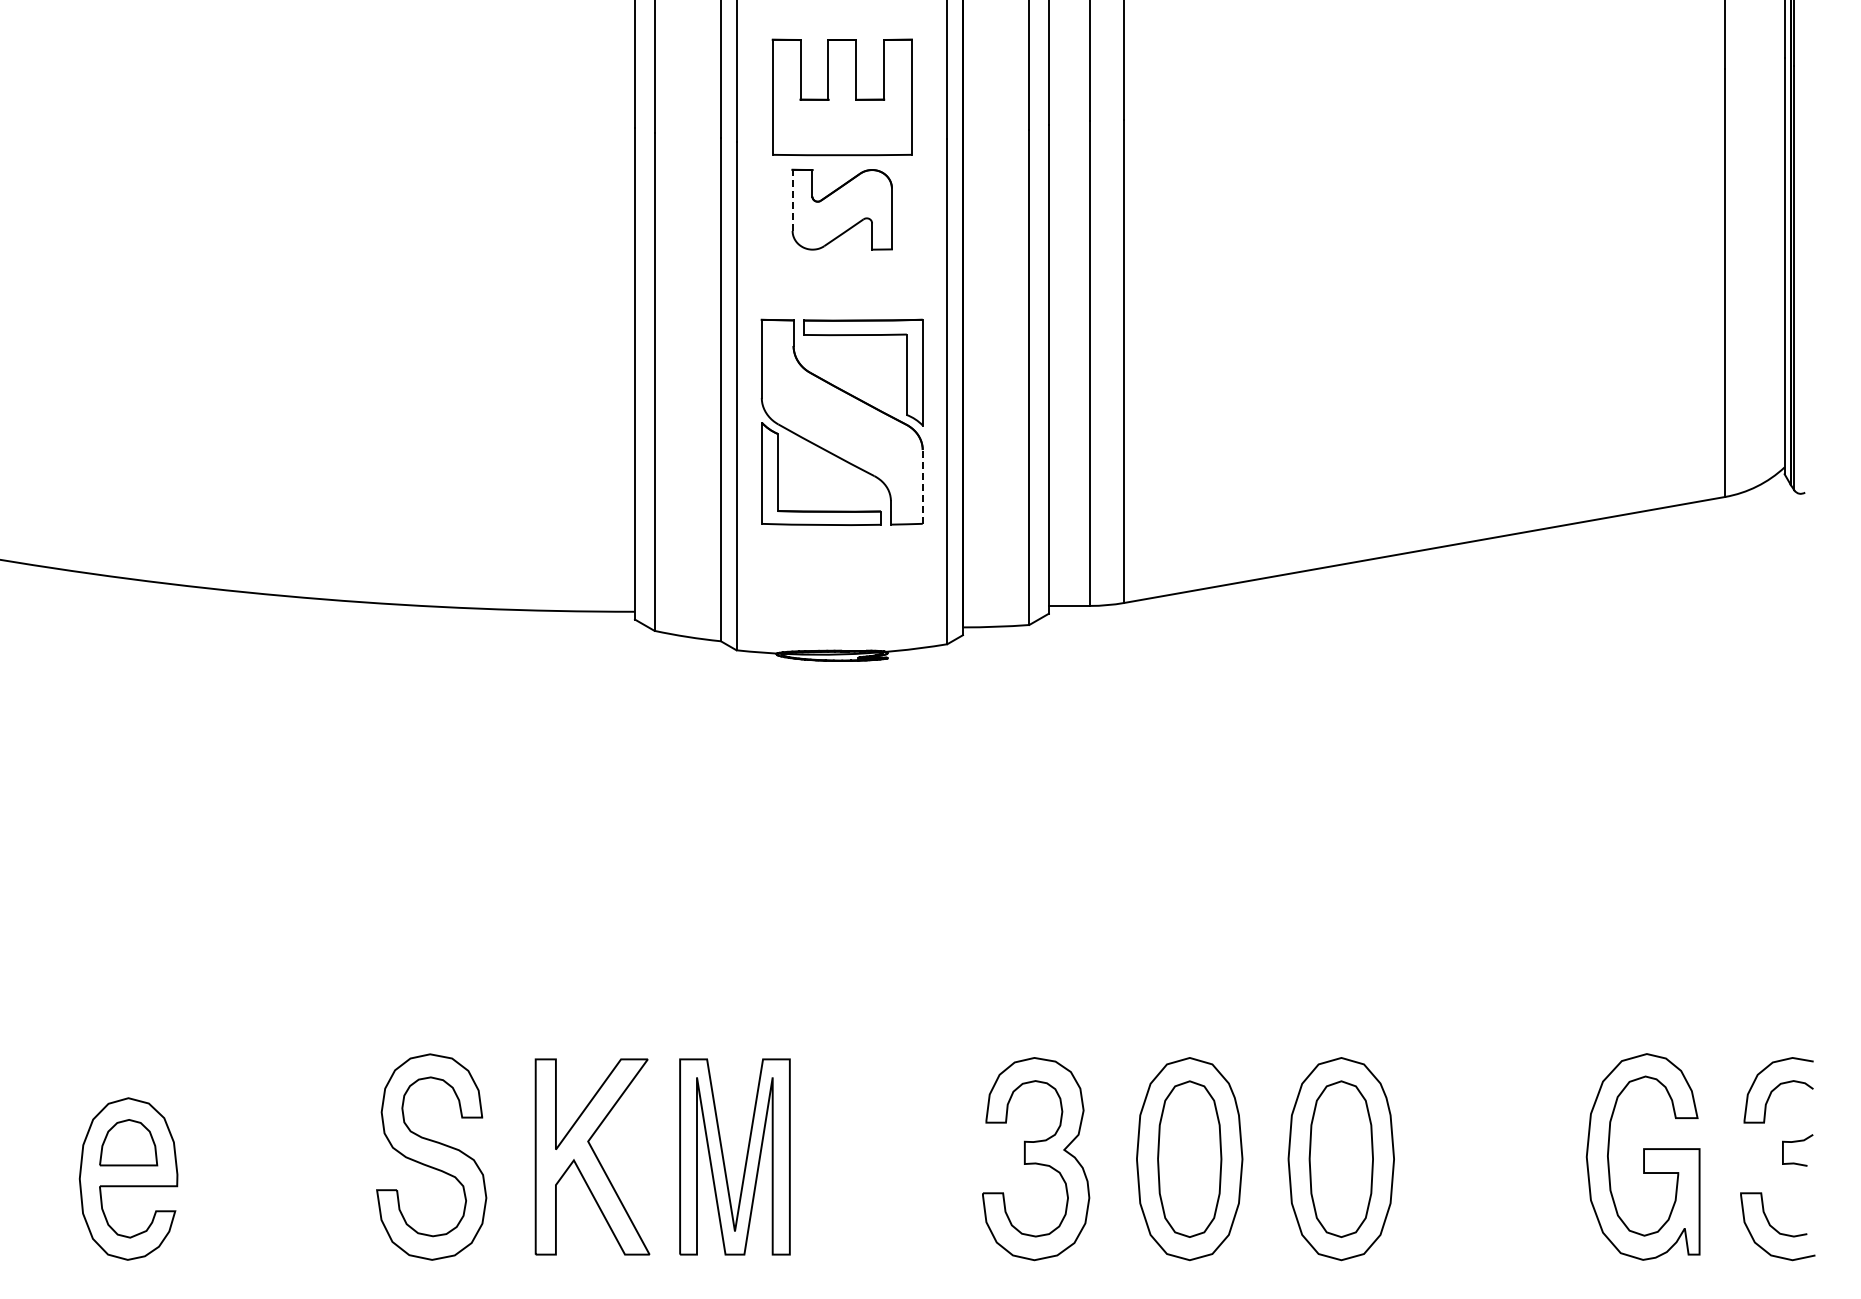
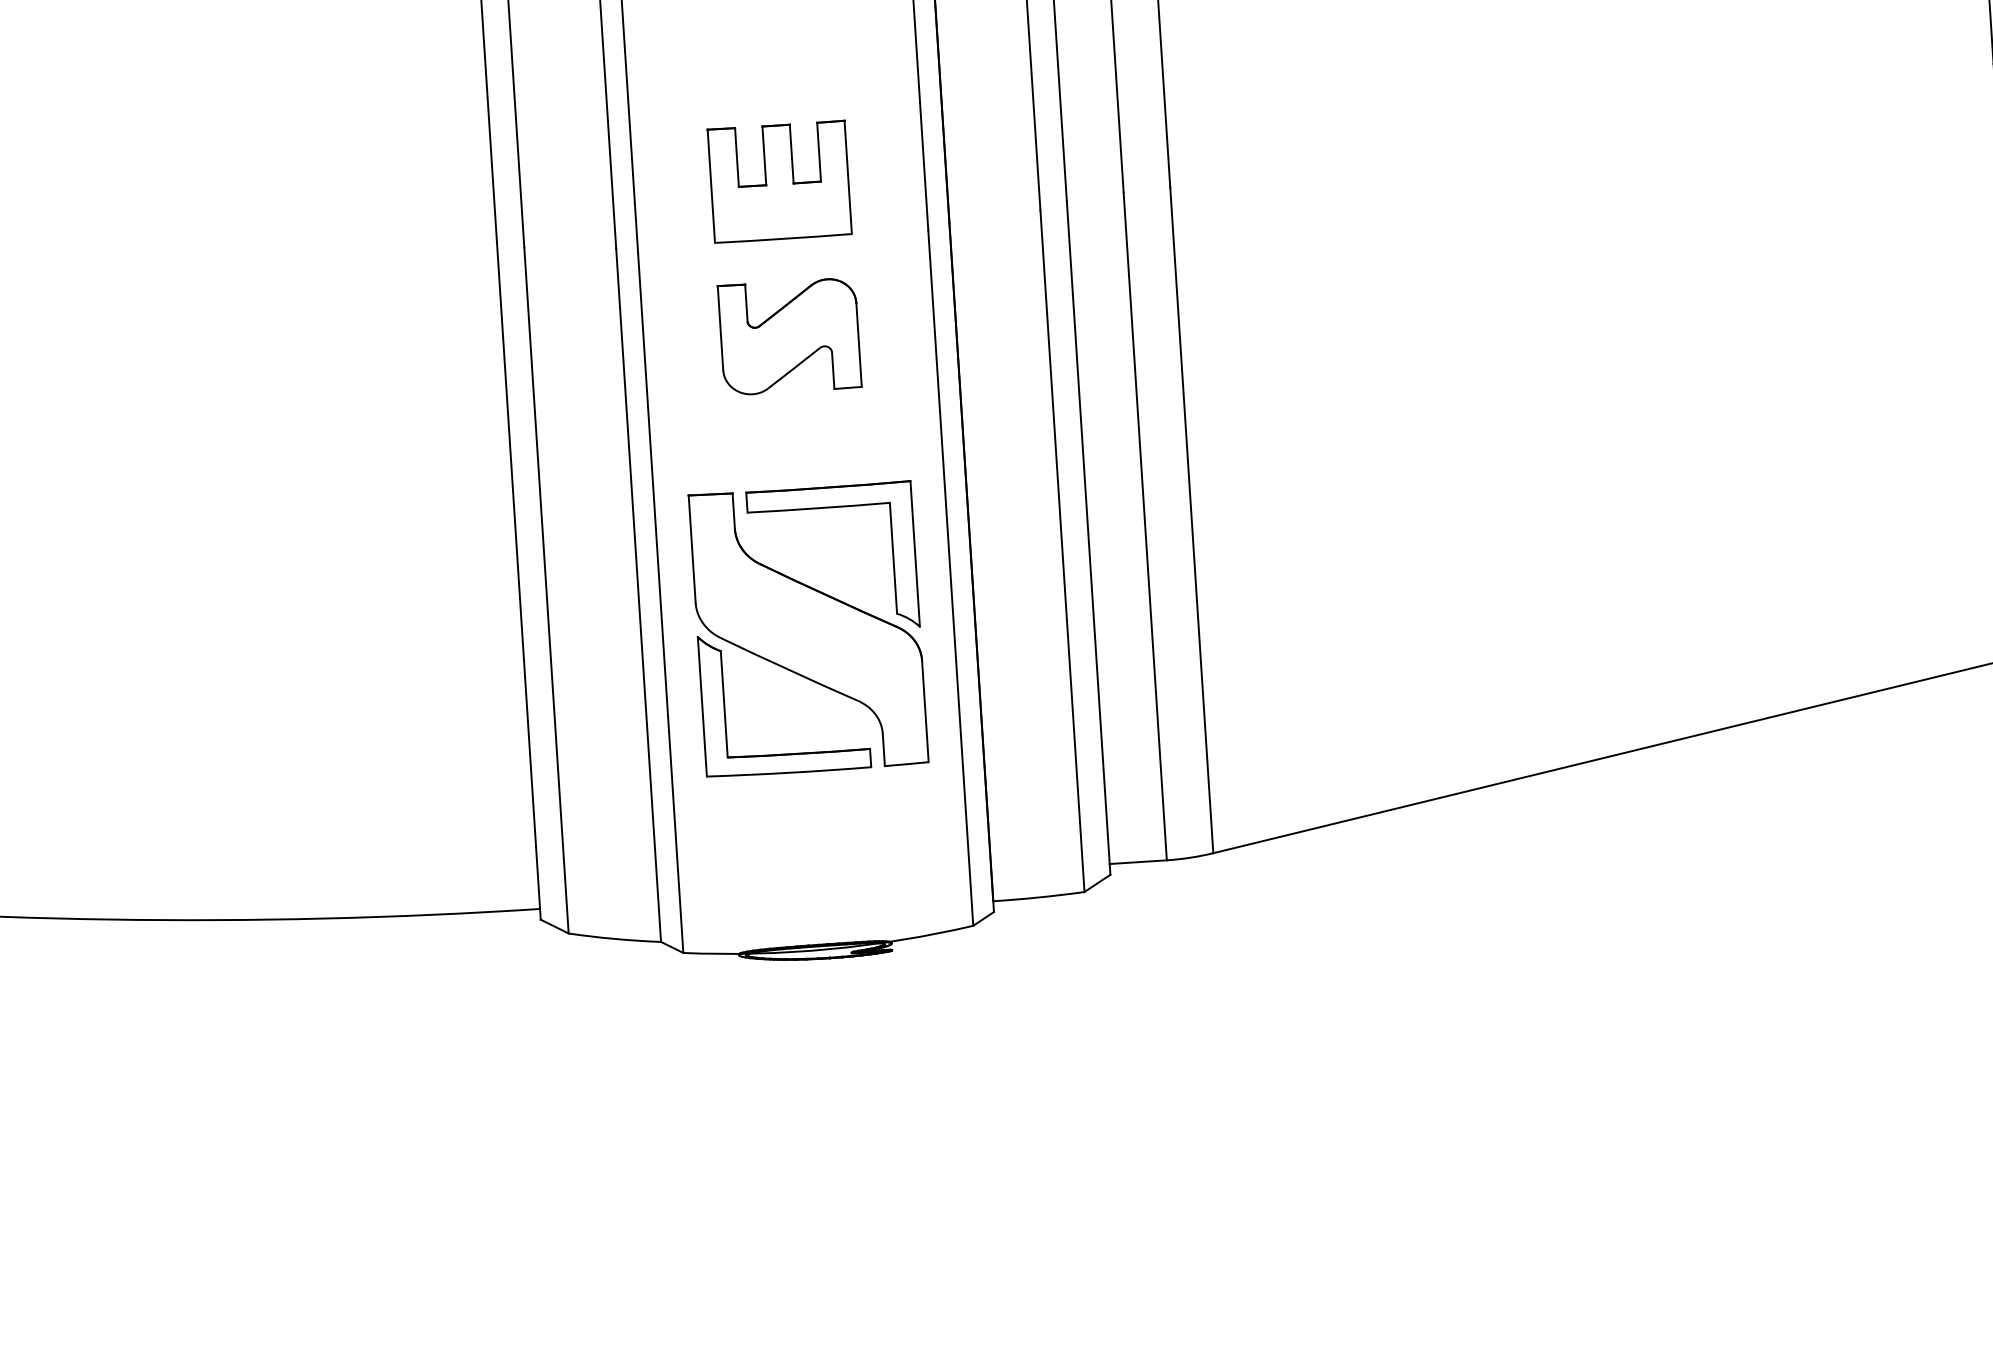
part: (841, 97) -> (778, 182), size x0.71
line: (792, 200) -> (720, 328), dashed -> solid
line: (922, 486) -> (924, 710), dashed -> solid

